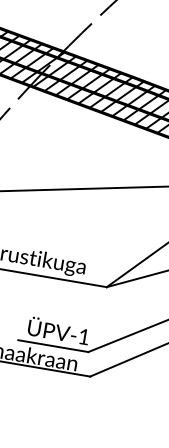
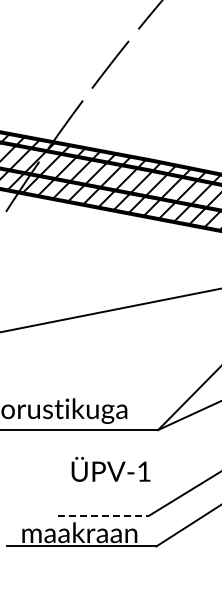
text: (58, 330) -> (110, 468), moved
line: (53, 345) -> (103, 515), solid -> dashed

